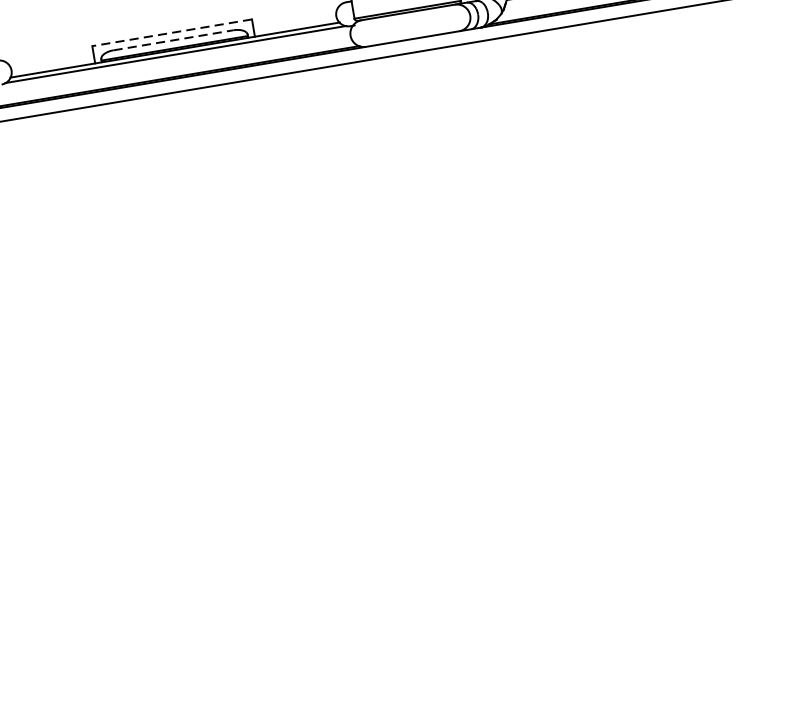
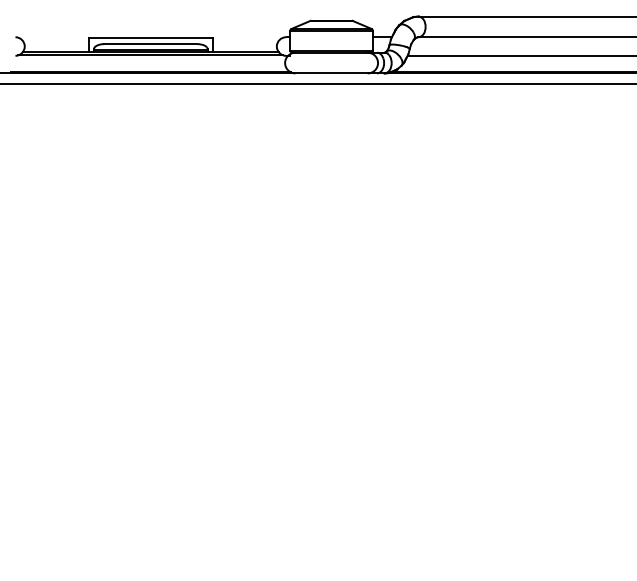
line: (171, 33) -> (150, 38), dashed -> solid
line: (174, 40) -> (151, 44), dashed -> solid

